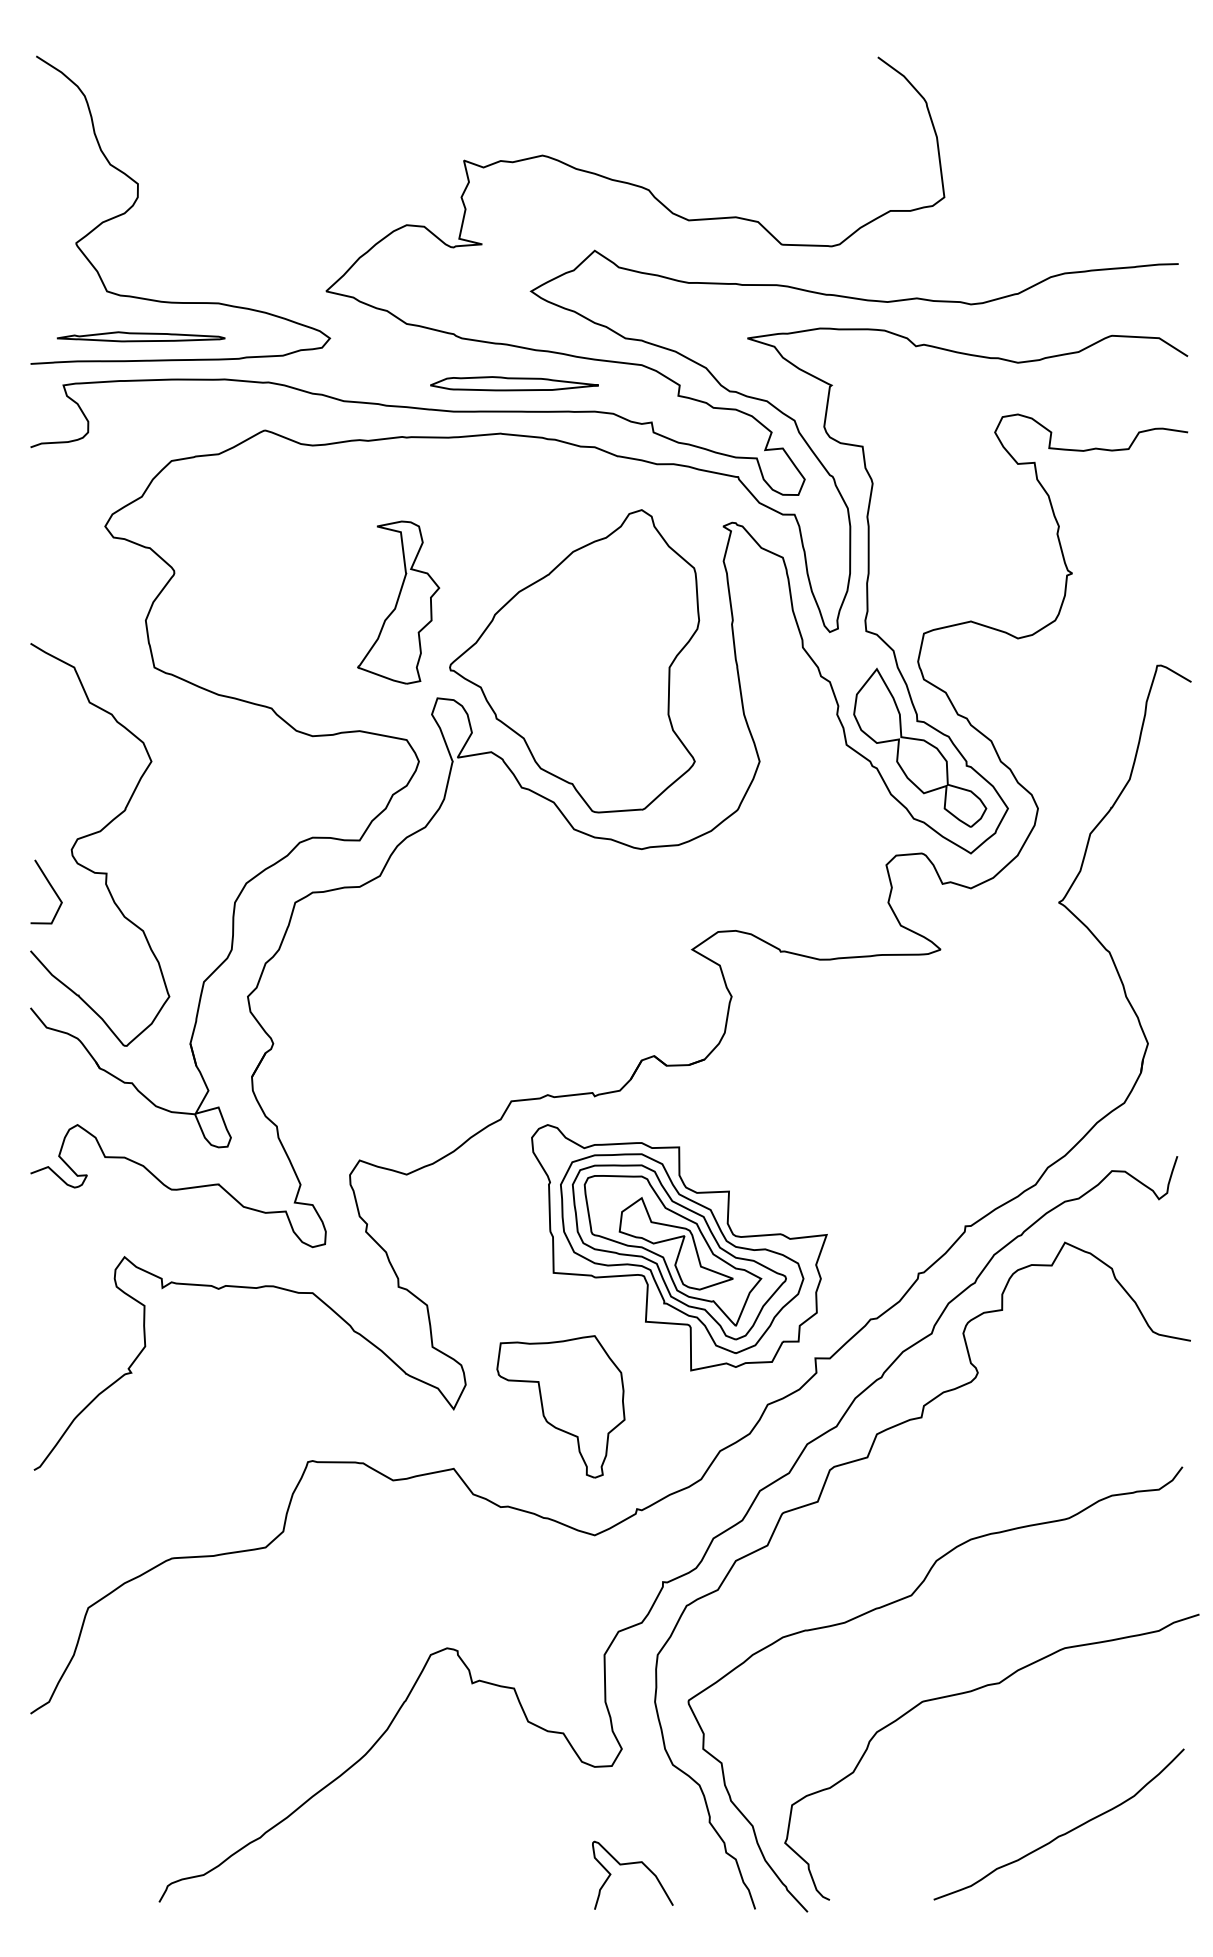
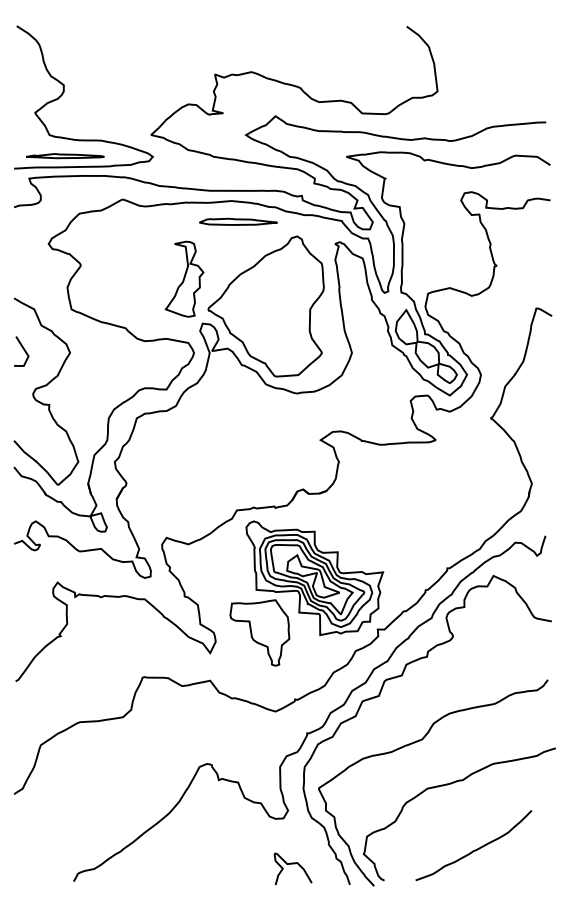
part: (514, 382) -> (238, 221), moved
line: (50, 890) -> (23, 350), moved
part: (560, 1405) -> (259, 632), moved
curve: (1060, 1832) -> (474, 849), moved

